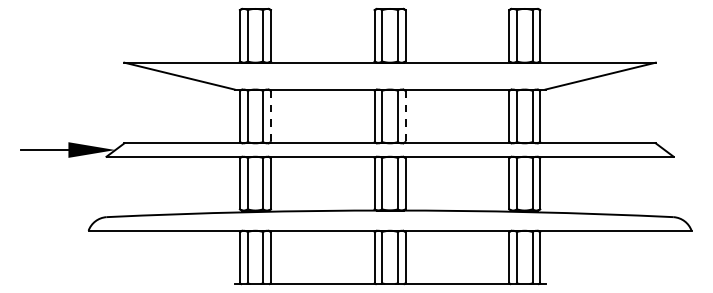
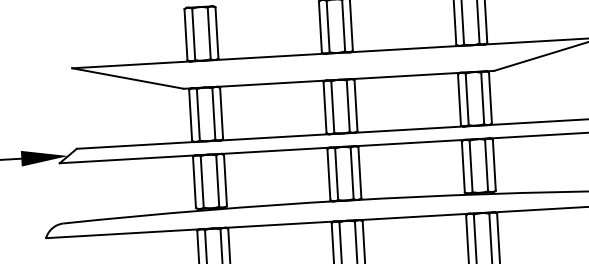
line: (270, 116) -> (221, 113), dashed -> solid
line: (405, 116) -> (355, 105), dashed -> solid

